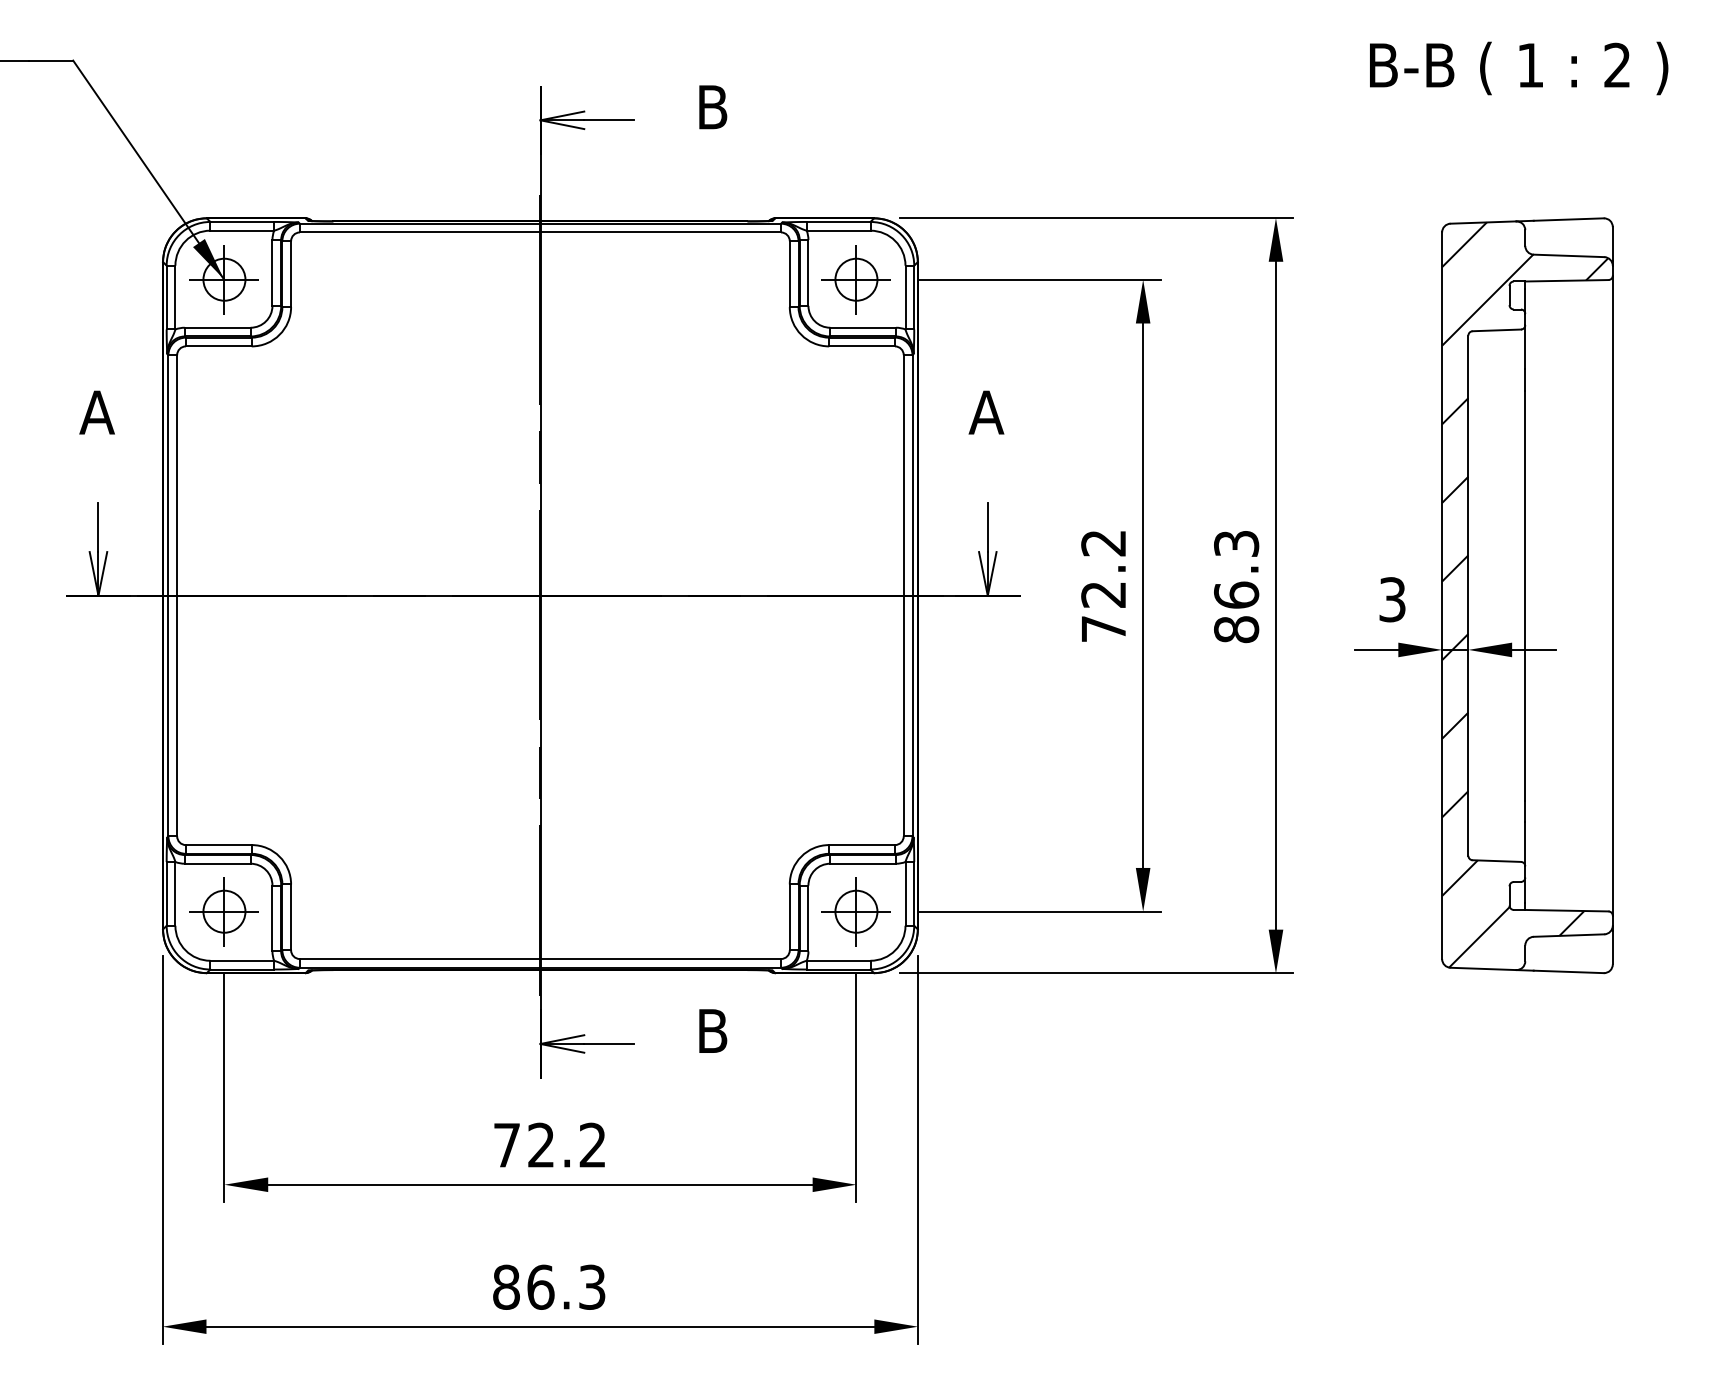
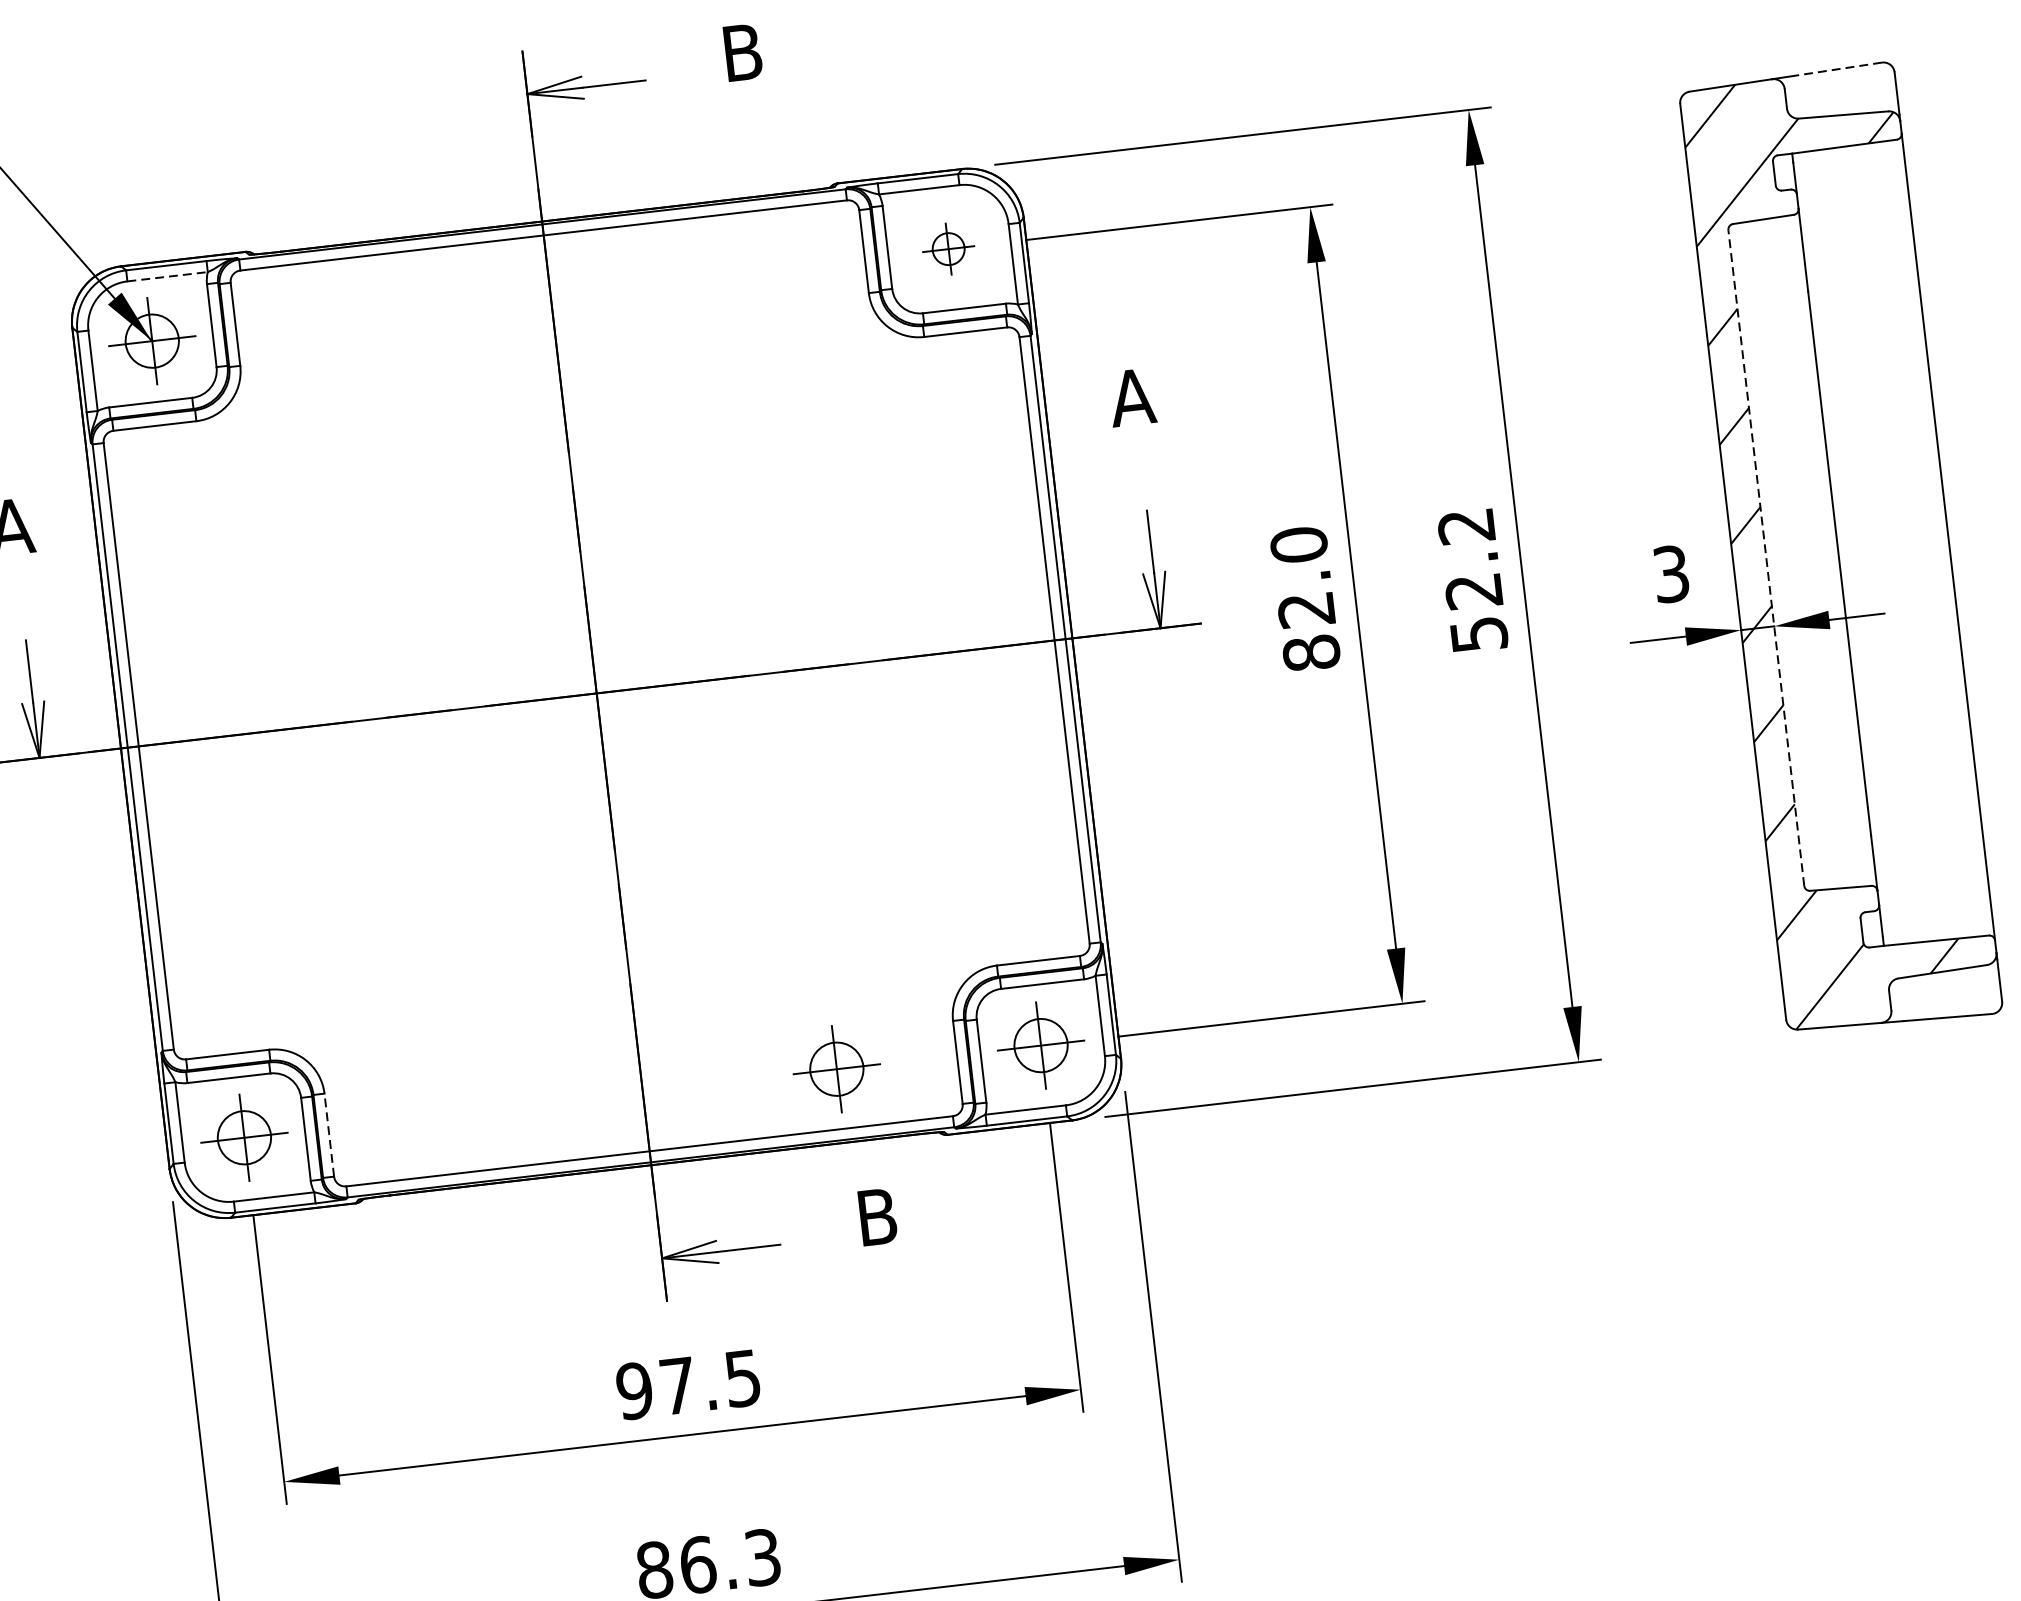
line: (1568, 219) -> (1837, 69), solid -> dashed
line: (242, 230) -> (167, 276), solid -> dashed
part: (855, 279) -> (947, 248), size x0.6
text: (1103, 585) -> (1304, 598), 72.2 -> 82.0
text: (1236, 587) -> (1472, 581), 86.3 -> 52.2
line: (1468, 595) -> (1766, 557), solid -> dashed
part: (693, 911) -> (835, 1069), added
line: (291, 917) -> (329, 1135), solid -> dashed
text: (549, 1144) -> (688, 1383), 72.2 -> 97.5

